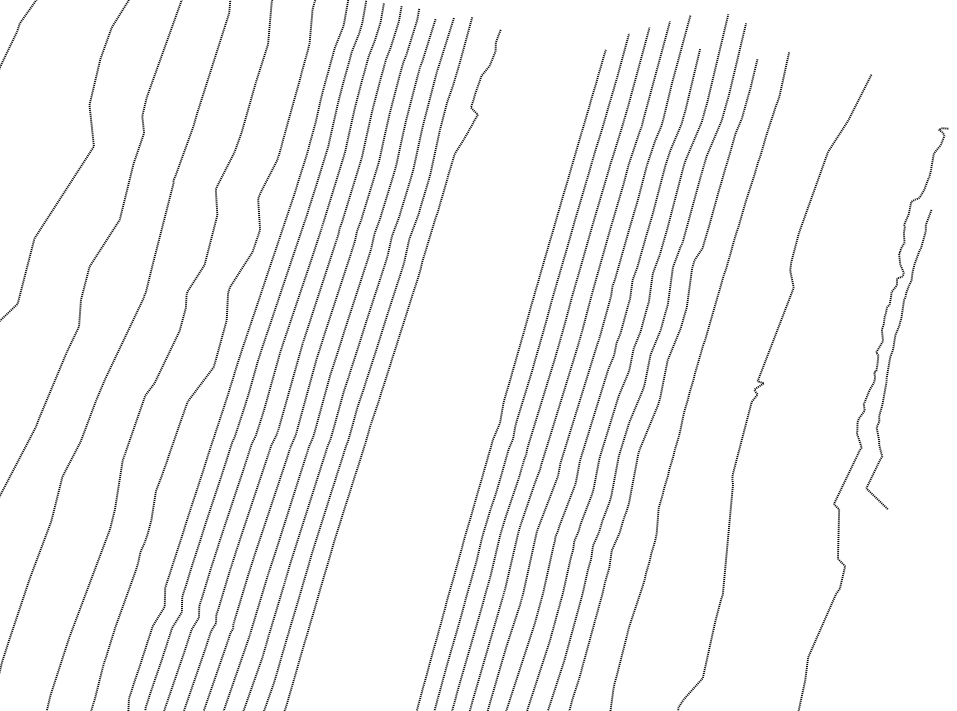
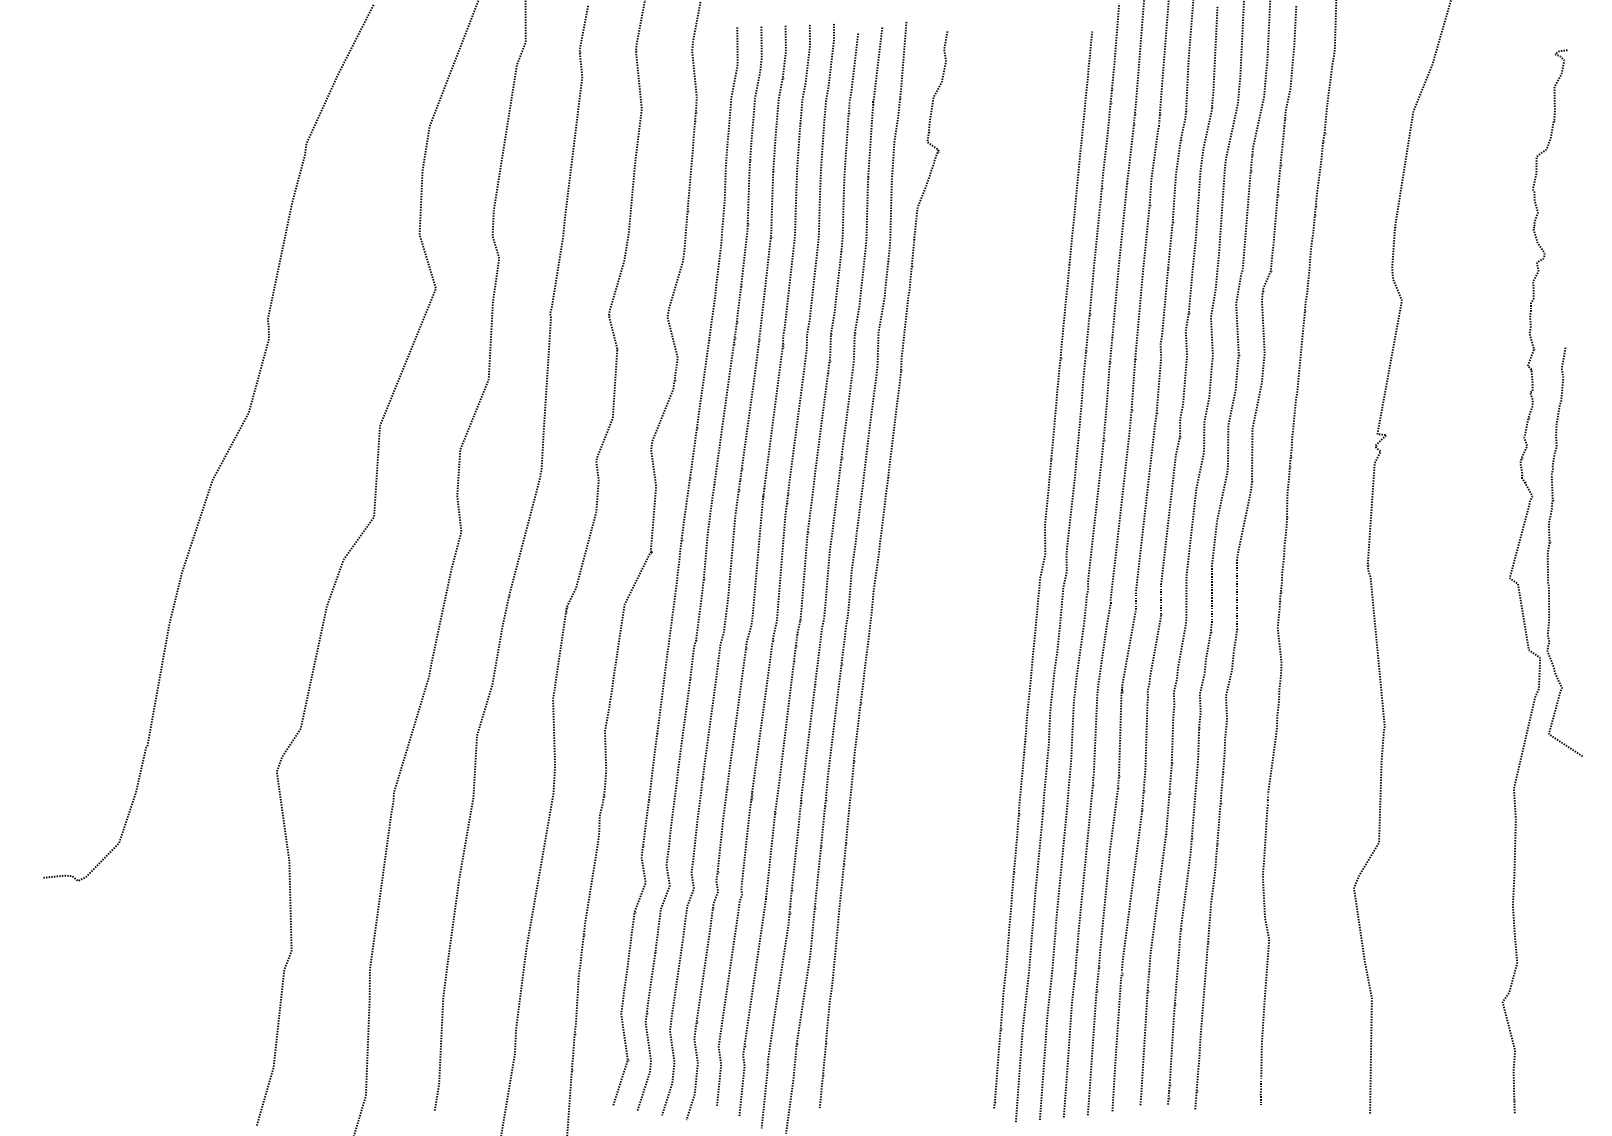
curve: (892, 355) -> (1549, 550), moved

